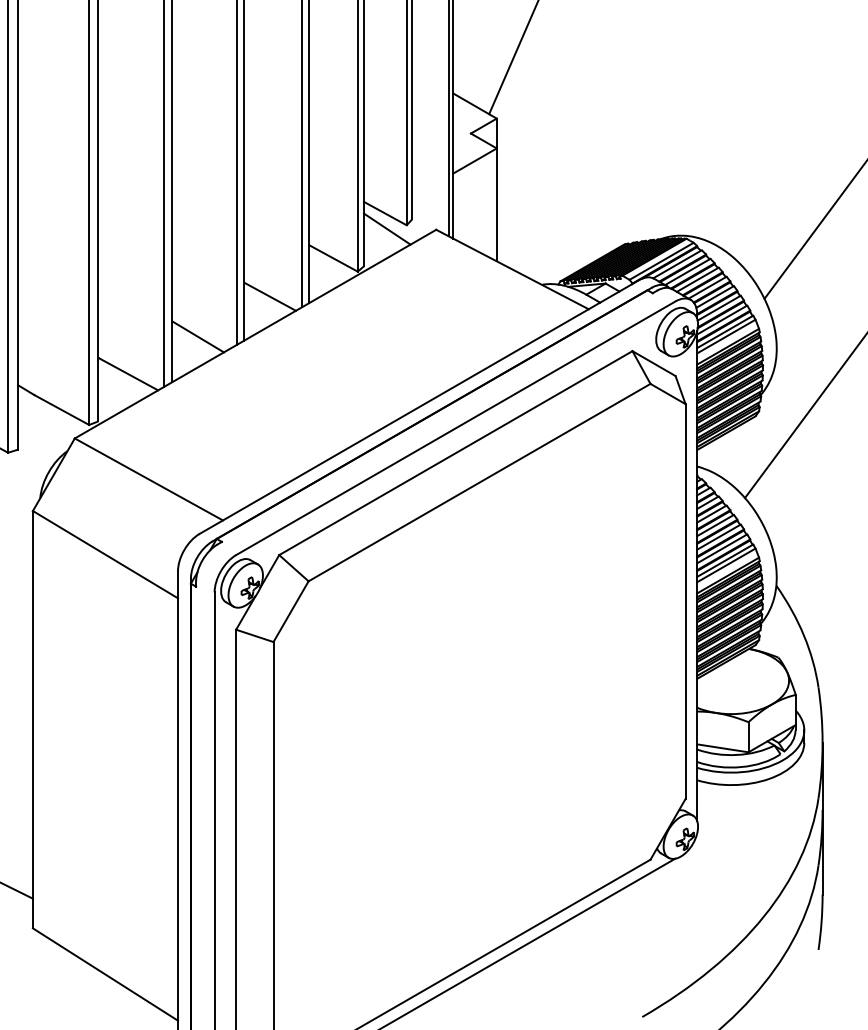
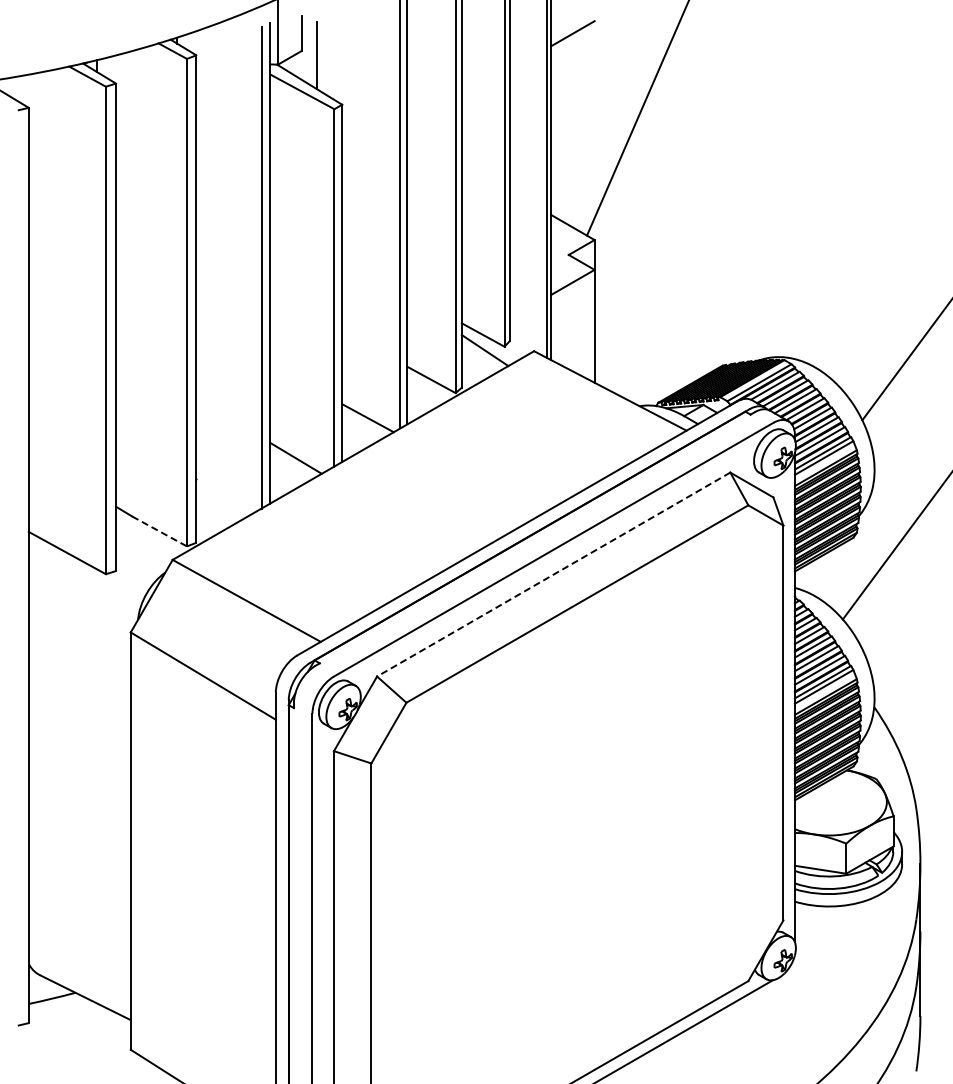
line: (127, 374) -> (225, 495), removed
line: (62, 410) -> (160, 531), solid -> dashed
line: (455, 453) -> (553, 574), solid -> dashed

